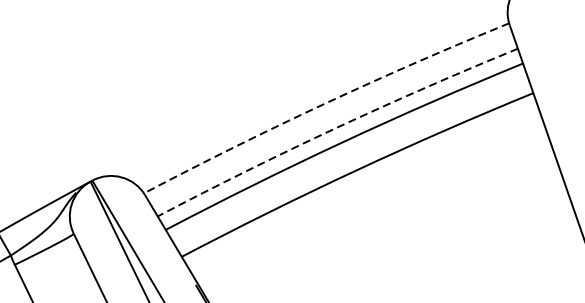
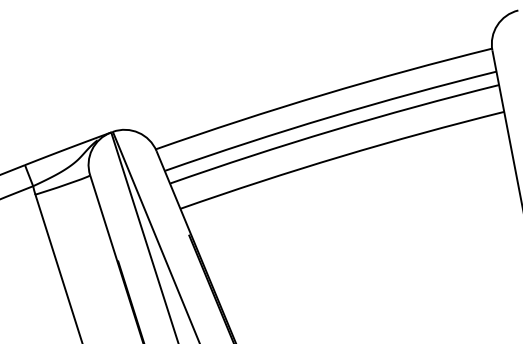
arc: (324, 103) -> (322, 94), dashed -> solid
arc: (335, 128) -> (329, 117), dashed -> solid

